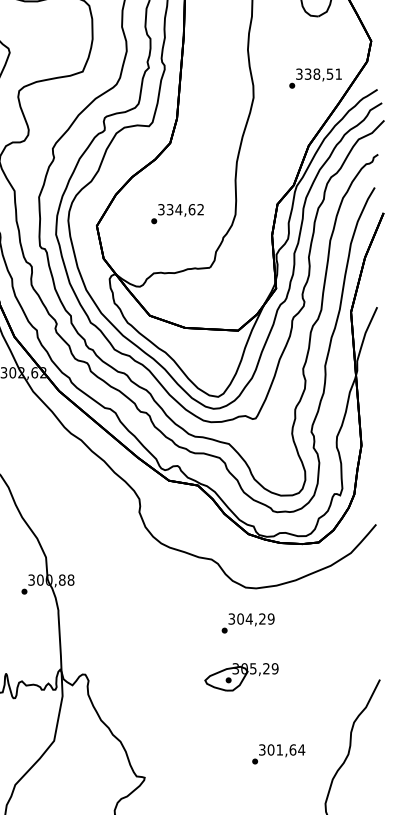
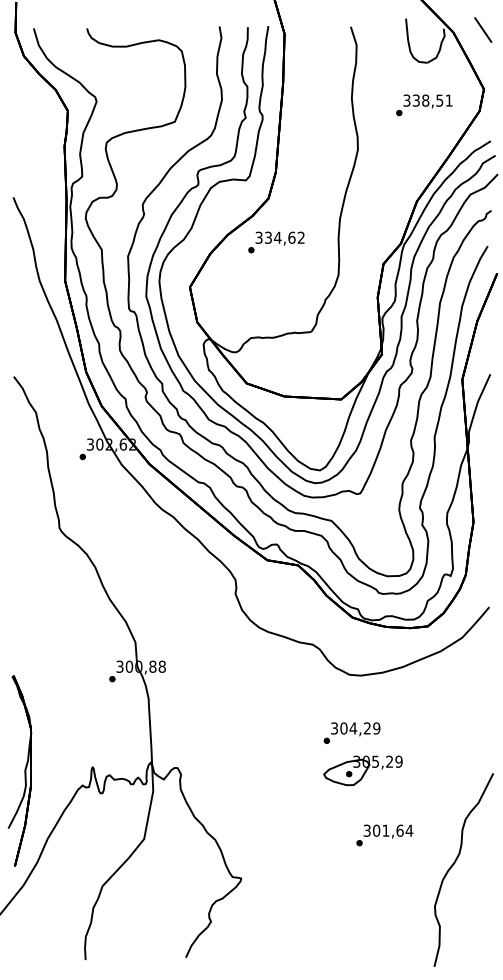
text: (315, 78) -> (424, 105), moved
text: (177, 214) -> (276, 242), moved
text: (247, 622) -> (351, 732), moved
part: (241, 676) -> (362, 770), moved
text: (278, 754) -> (384, 835), moved

